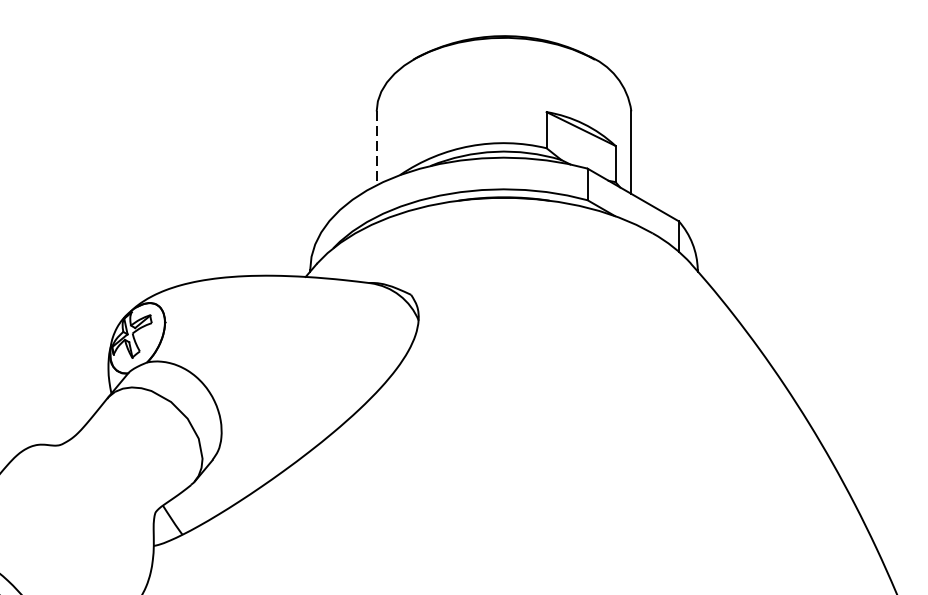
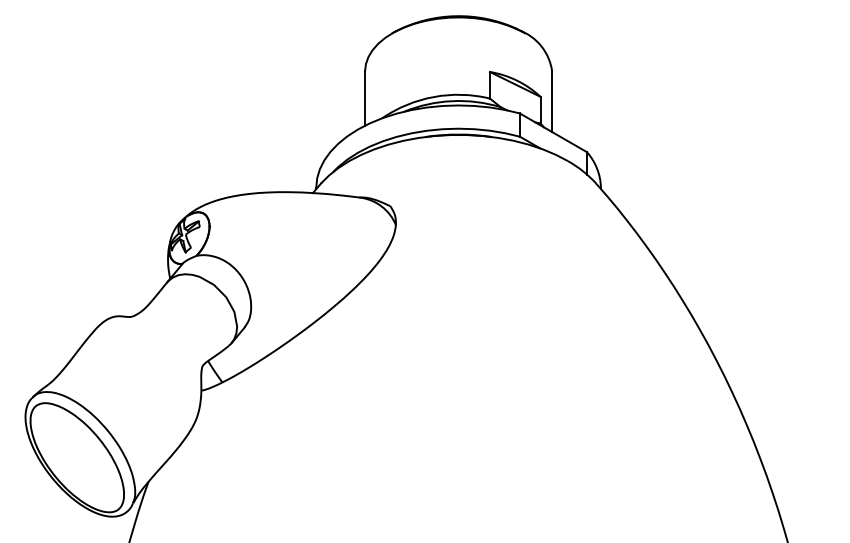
line: (377, 149) -> (365, 99), dashed -> solid

